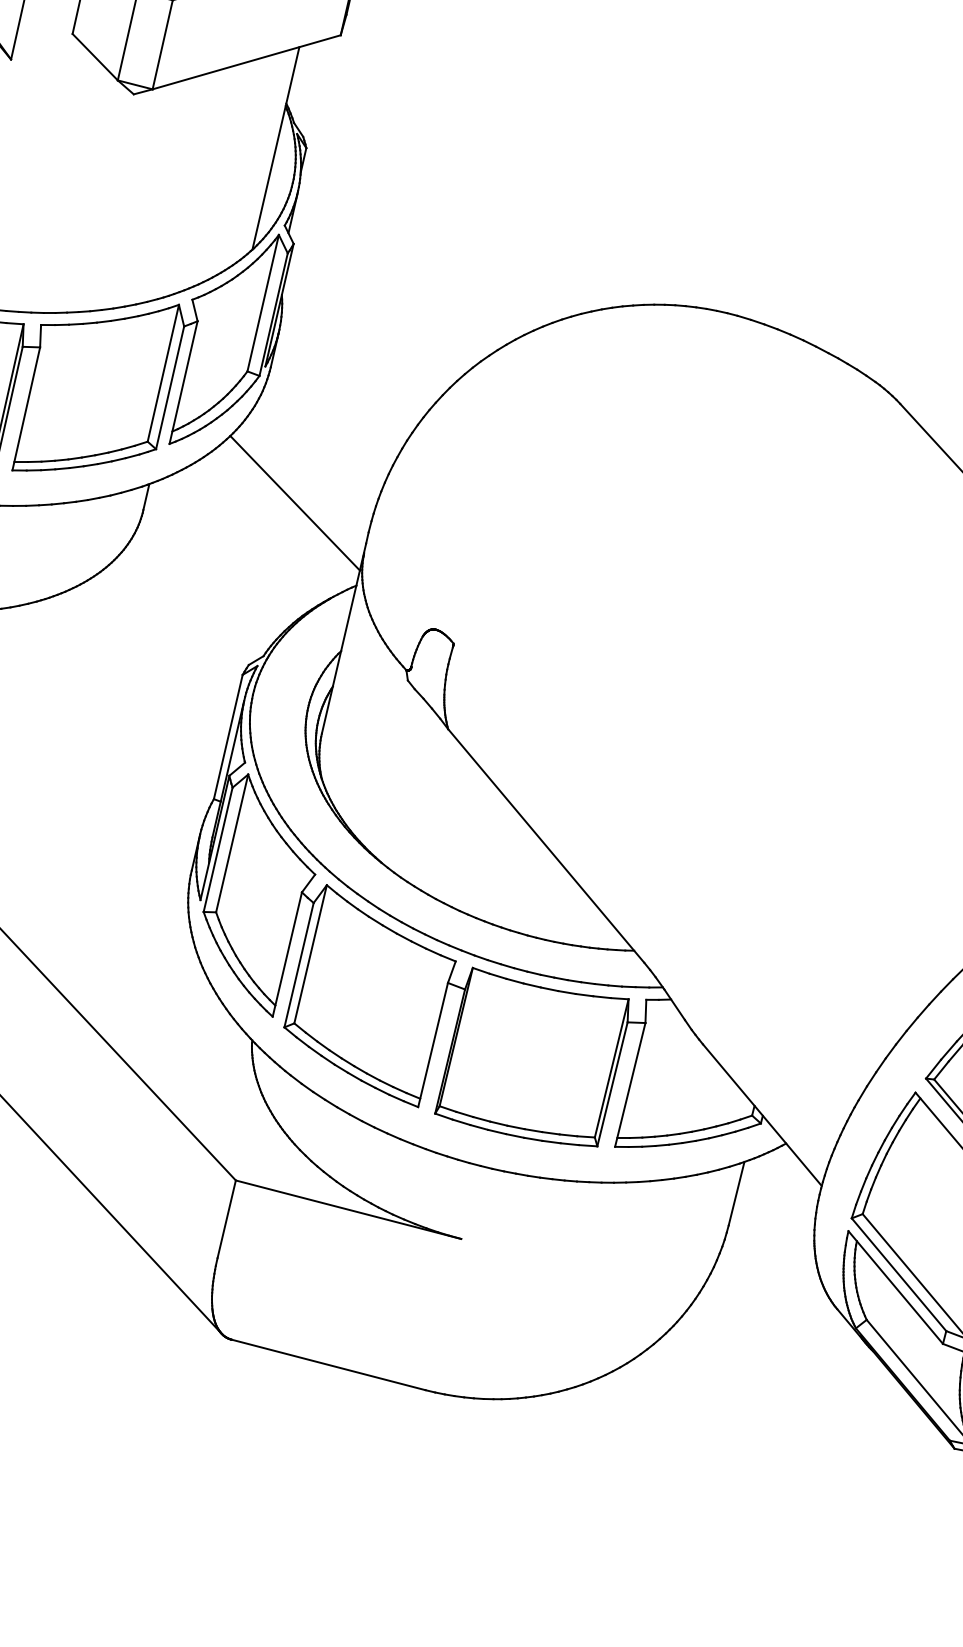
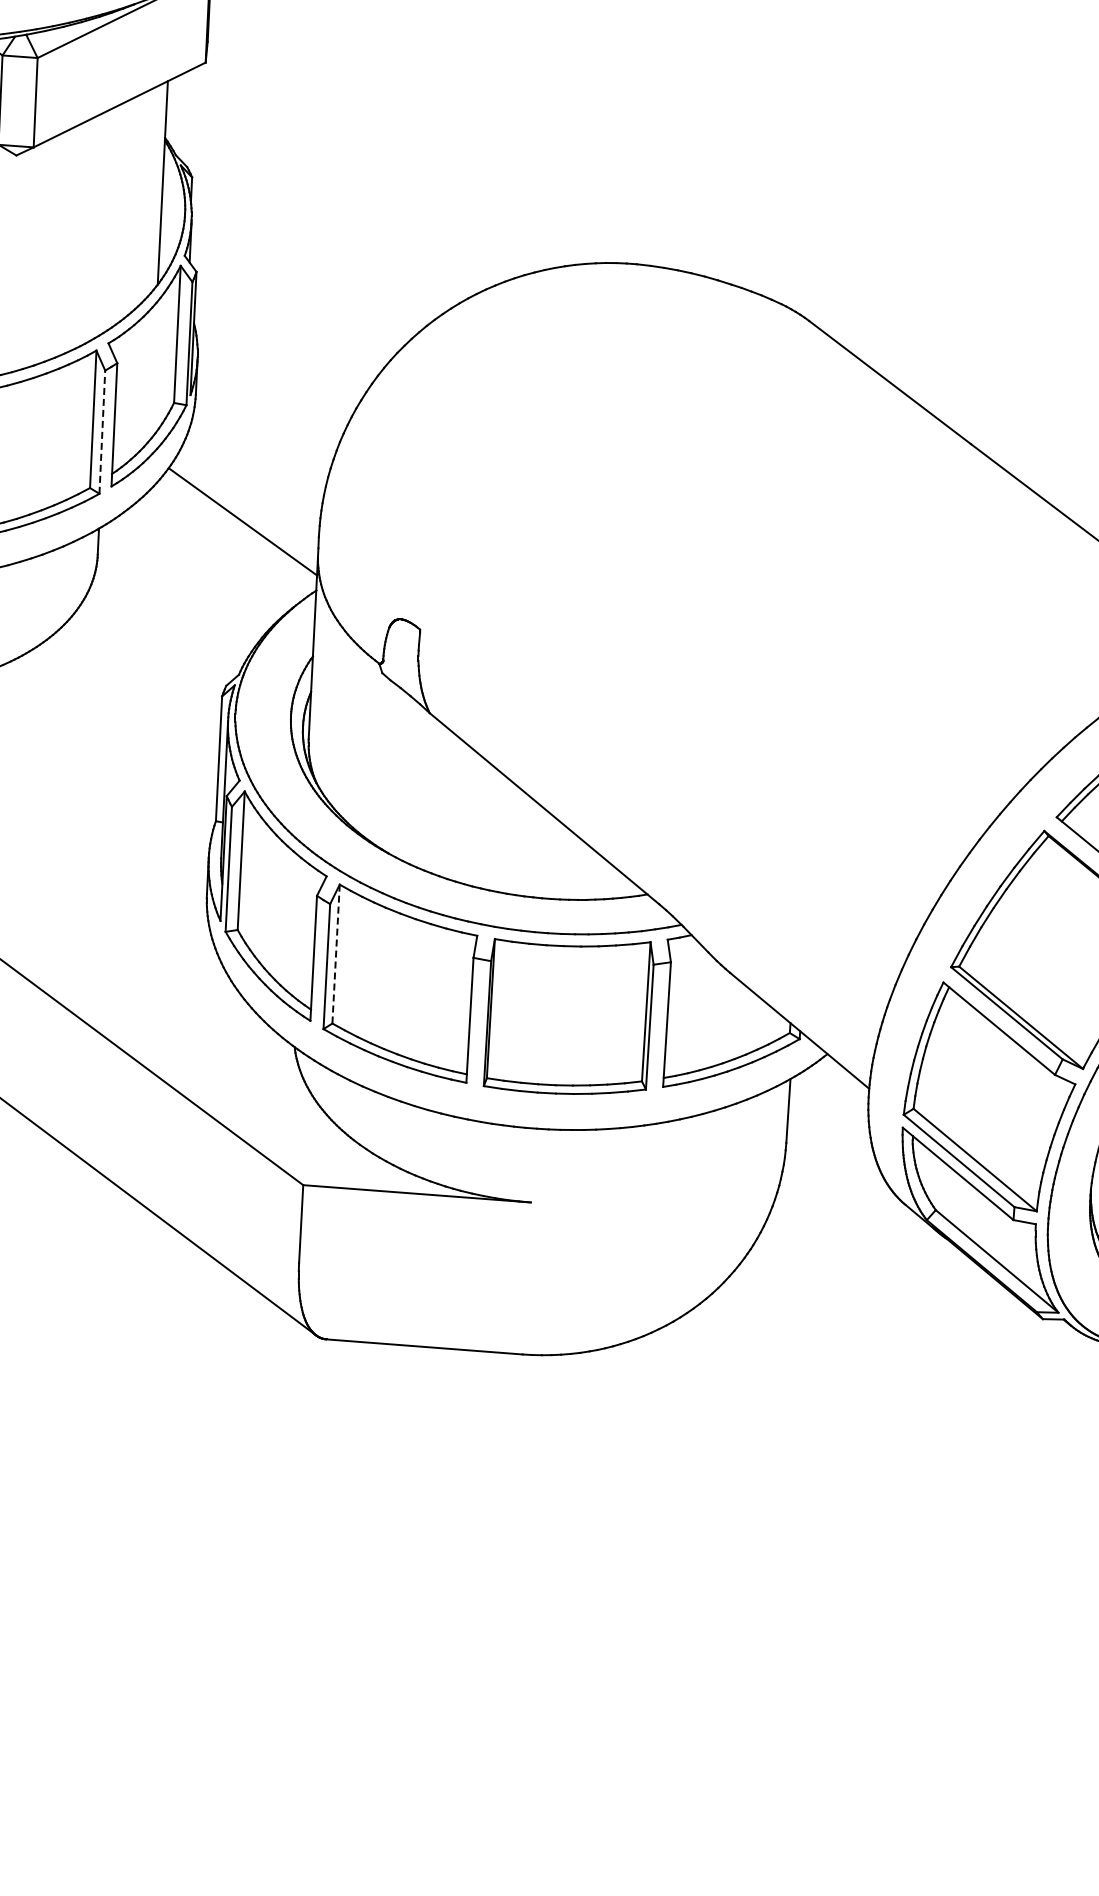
line: (170, 388) -> (102, 432), solid -> dashed
line: (310, 954) -> (336, 954), solid -> dashed

